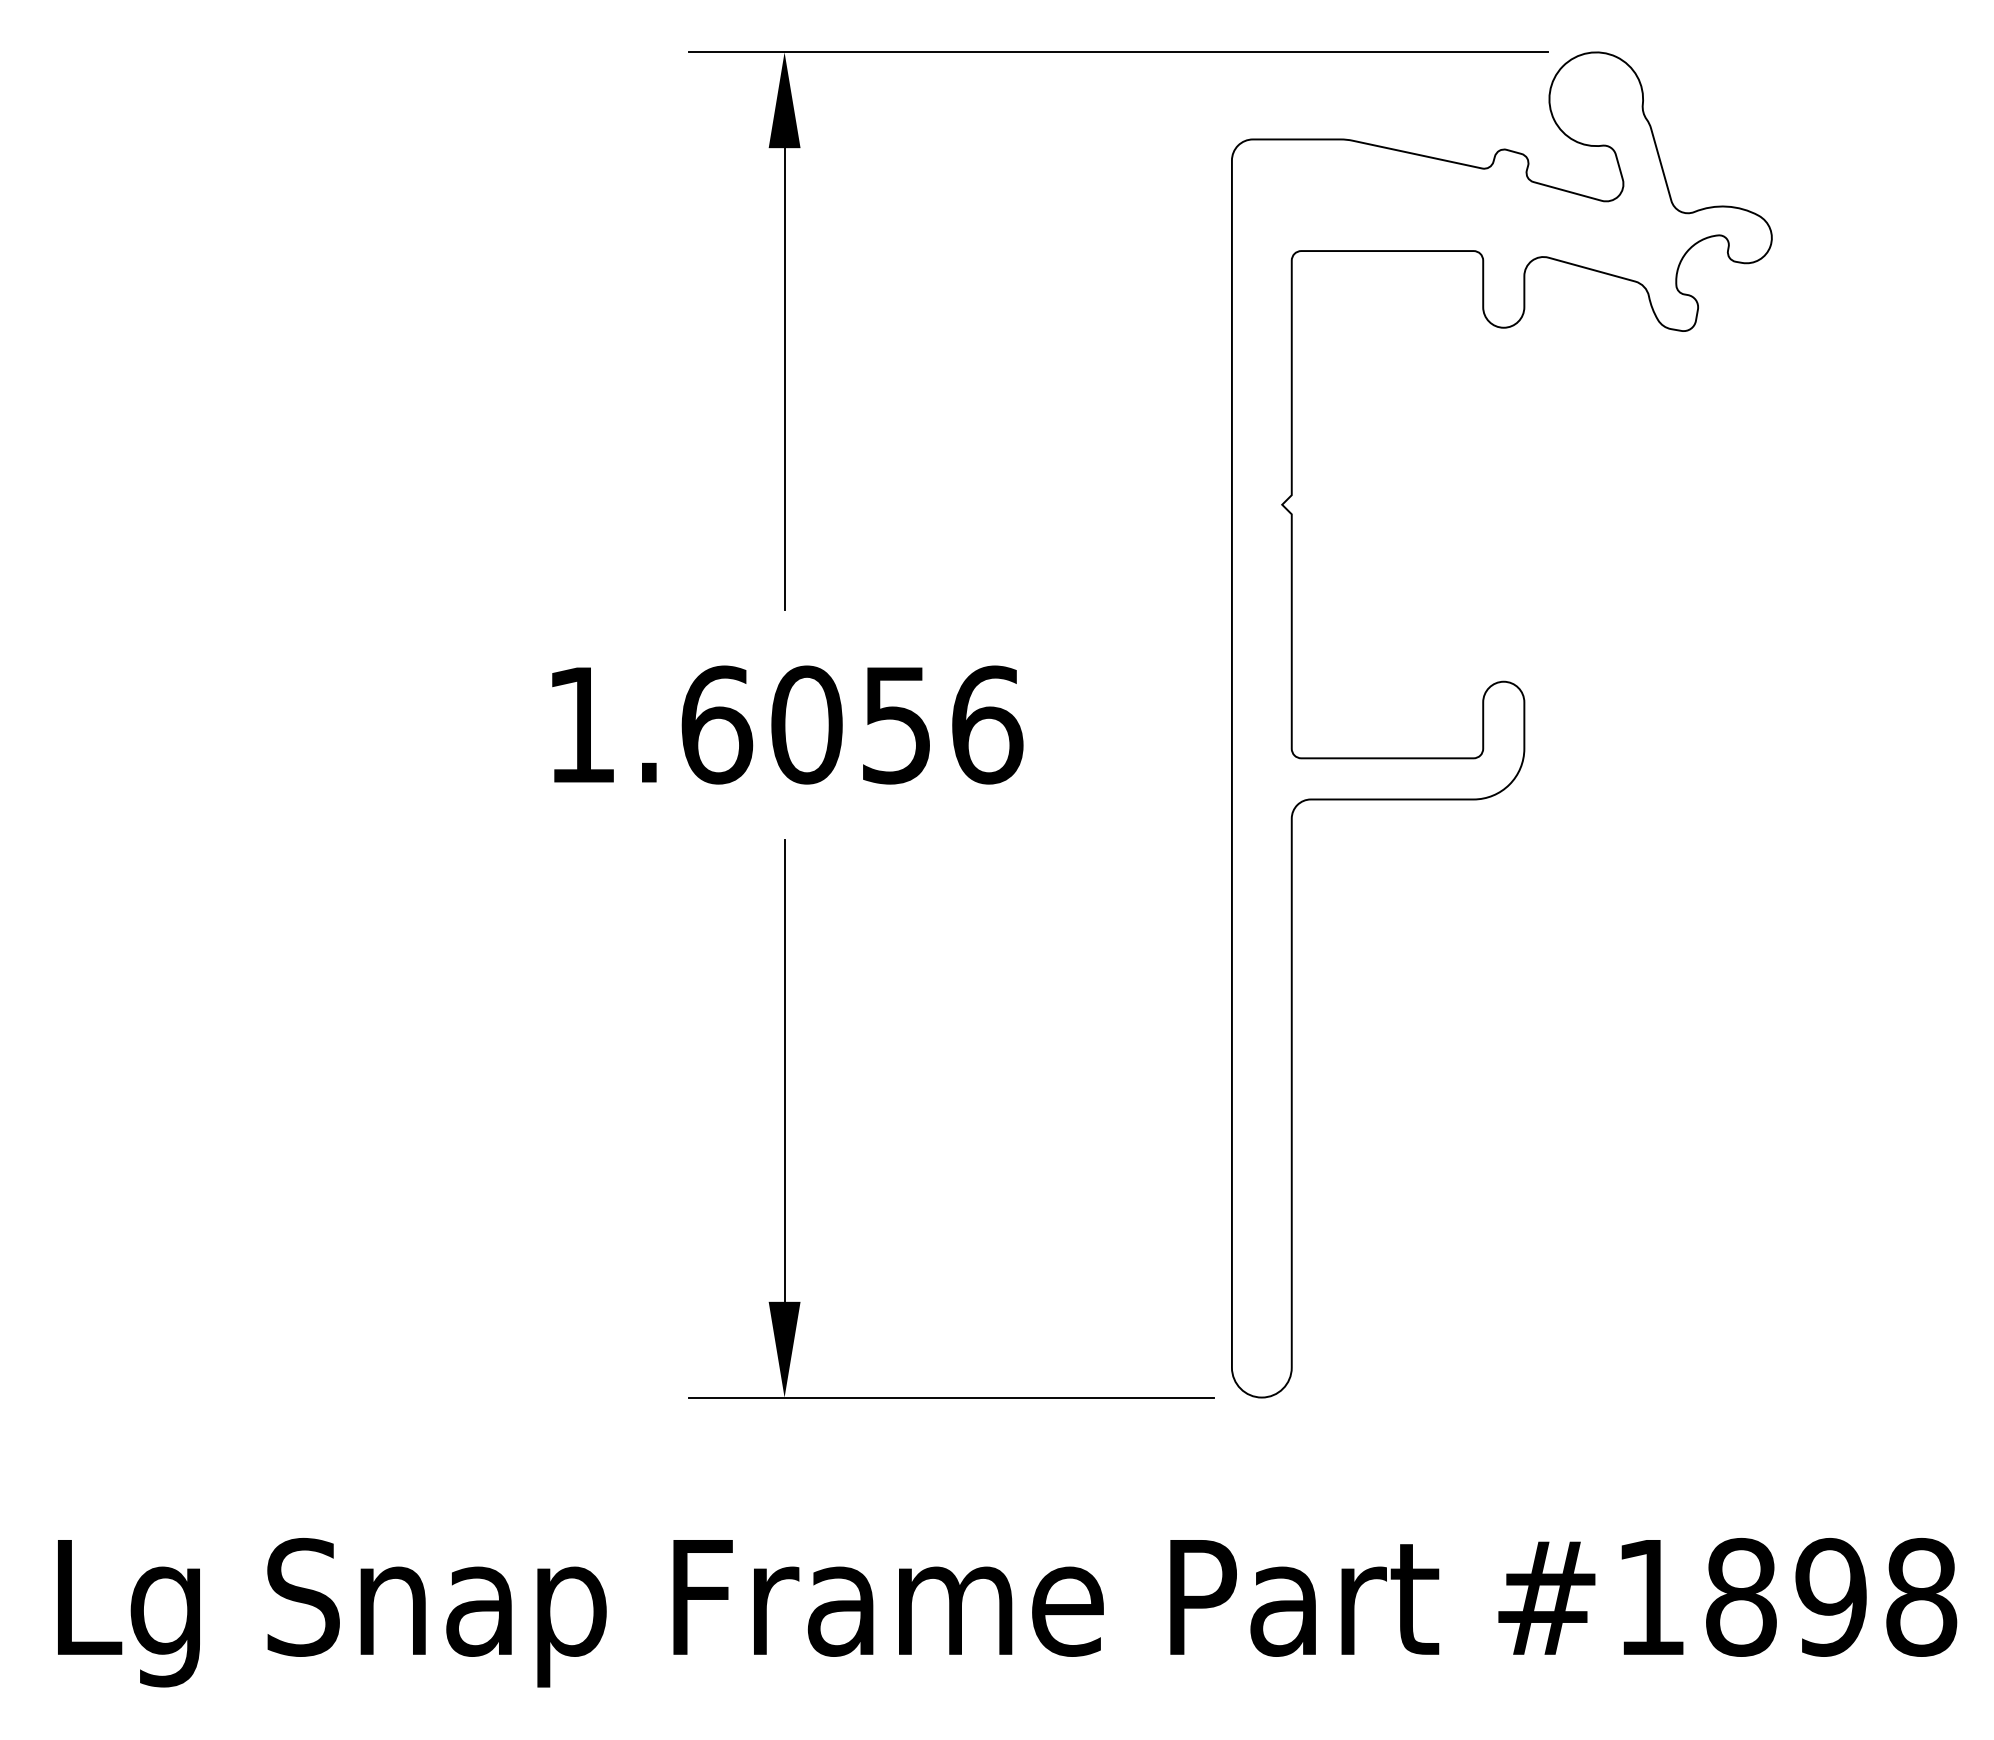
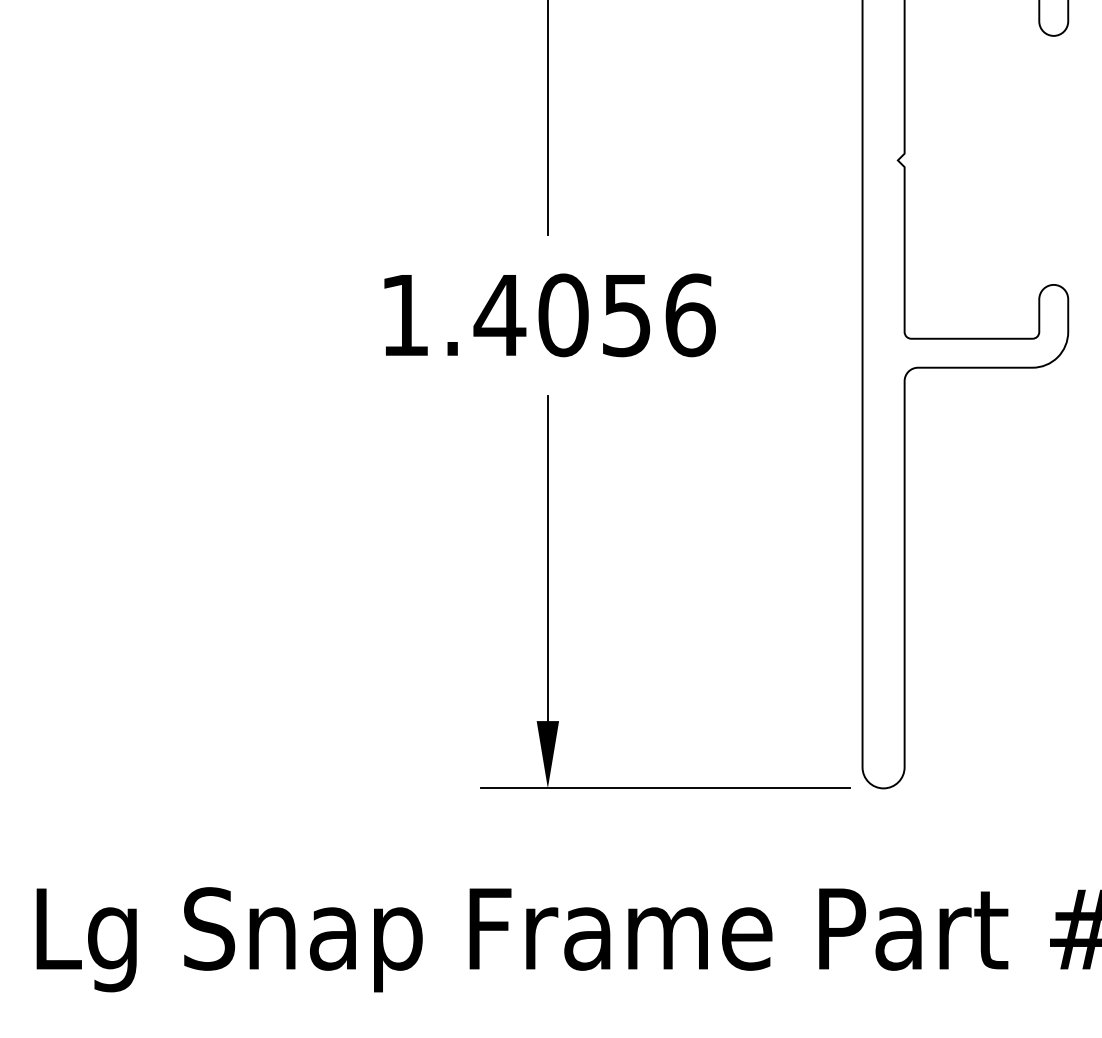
text: (715, 724) -> (499, 314), 1.6056 -> 1.4056

